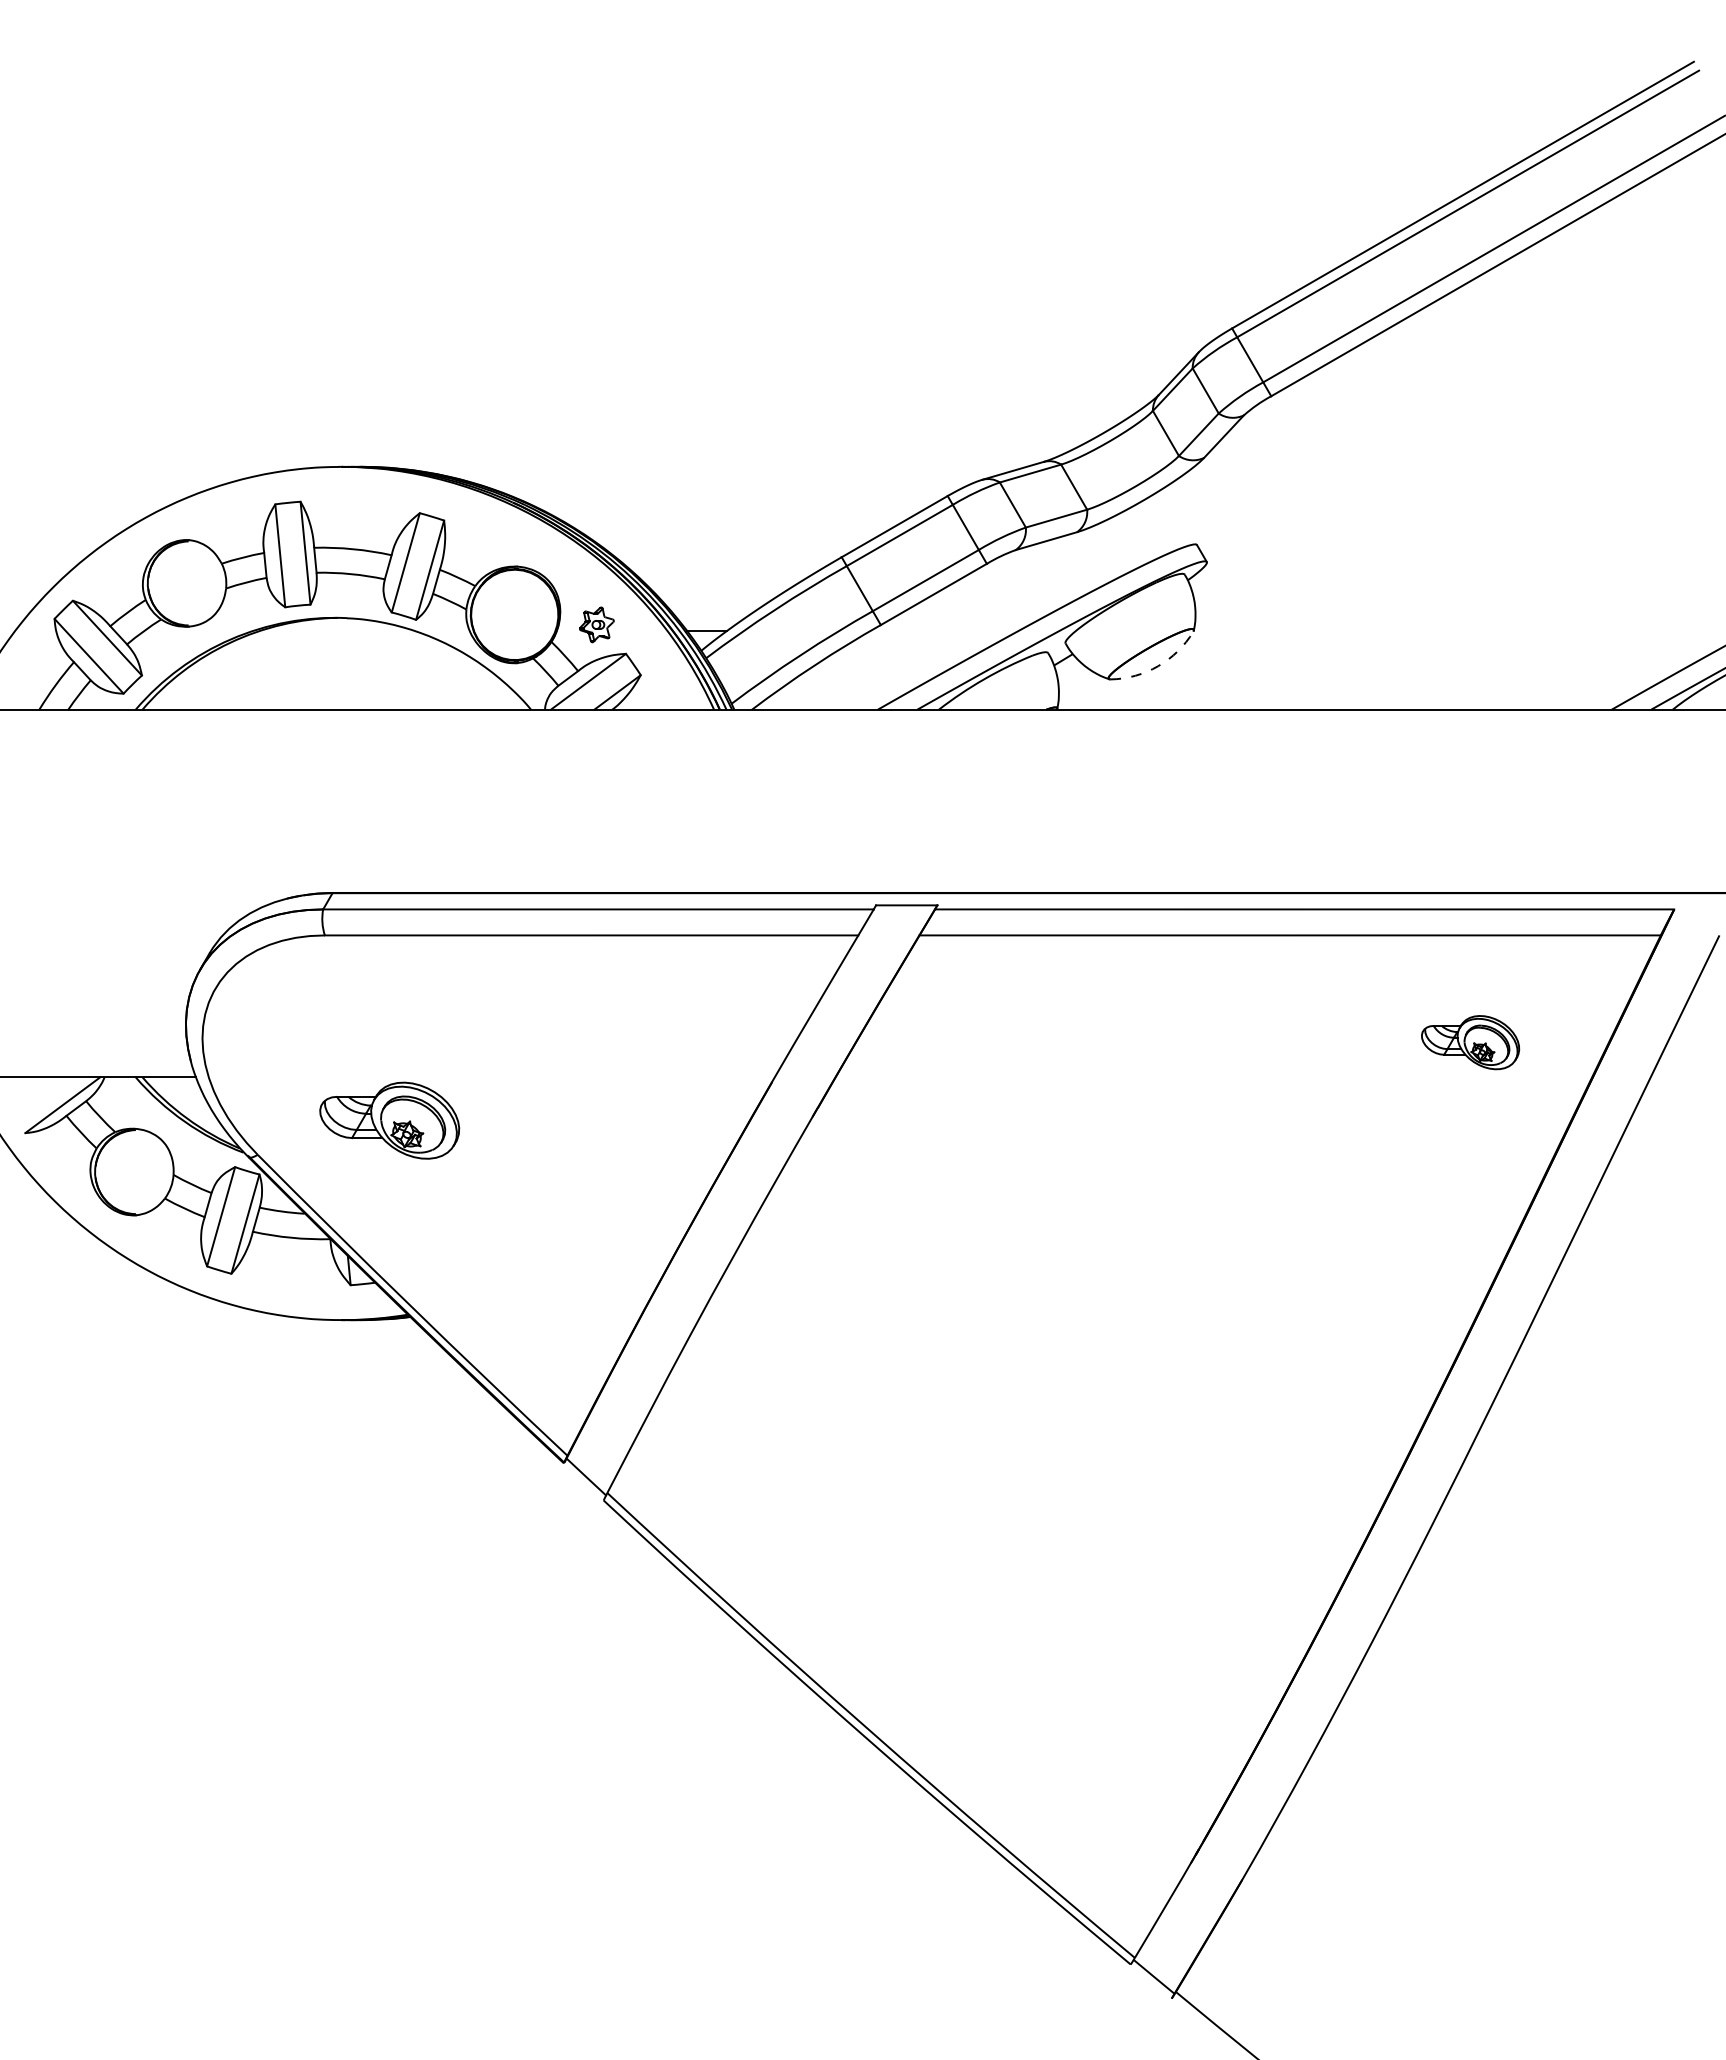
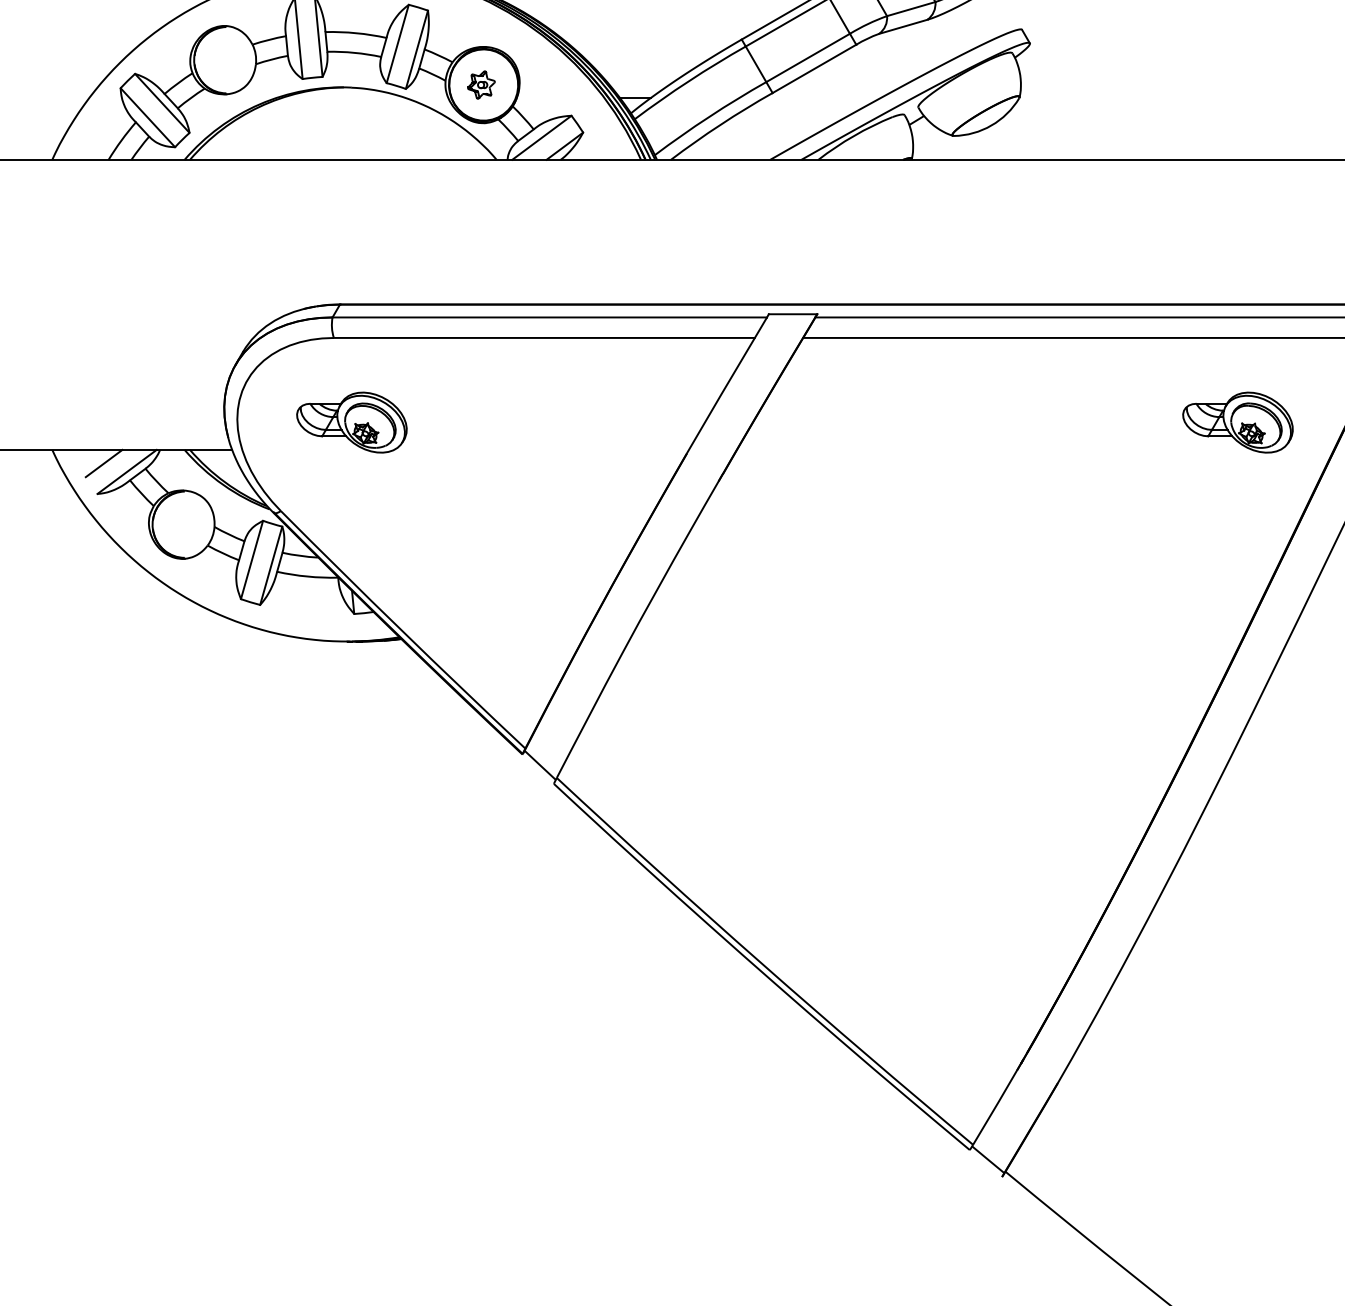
part: (596, 624) -> (481, 84), moved
arc: (1158, 666) -> (991, 125), dashed -> solid
part: (1470, 1042) -> (1237, 422), size x1.43
line: (33, 1094) -> (103, 463), added
part: (389, 1120) -> (351, 422), moved

